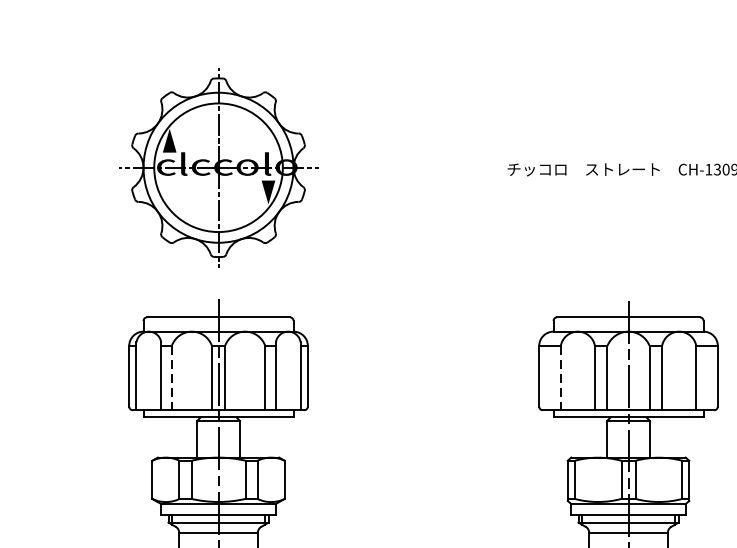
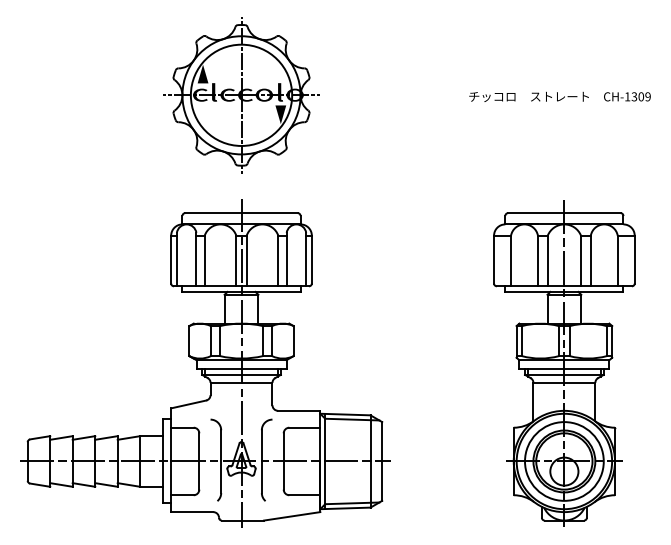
line: (171, 378) -> (204, 261), dashed -> solid
line: (561, 378) -> (511, 261), dashed -> solid

